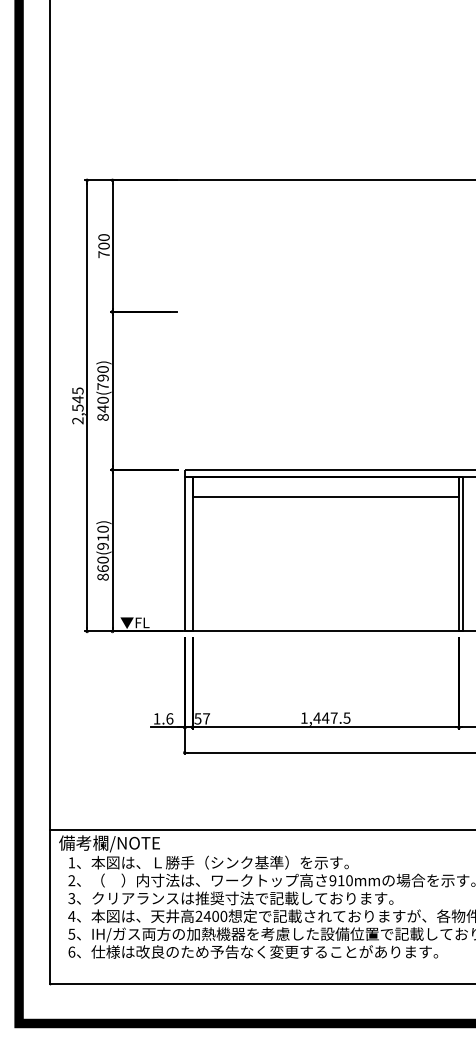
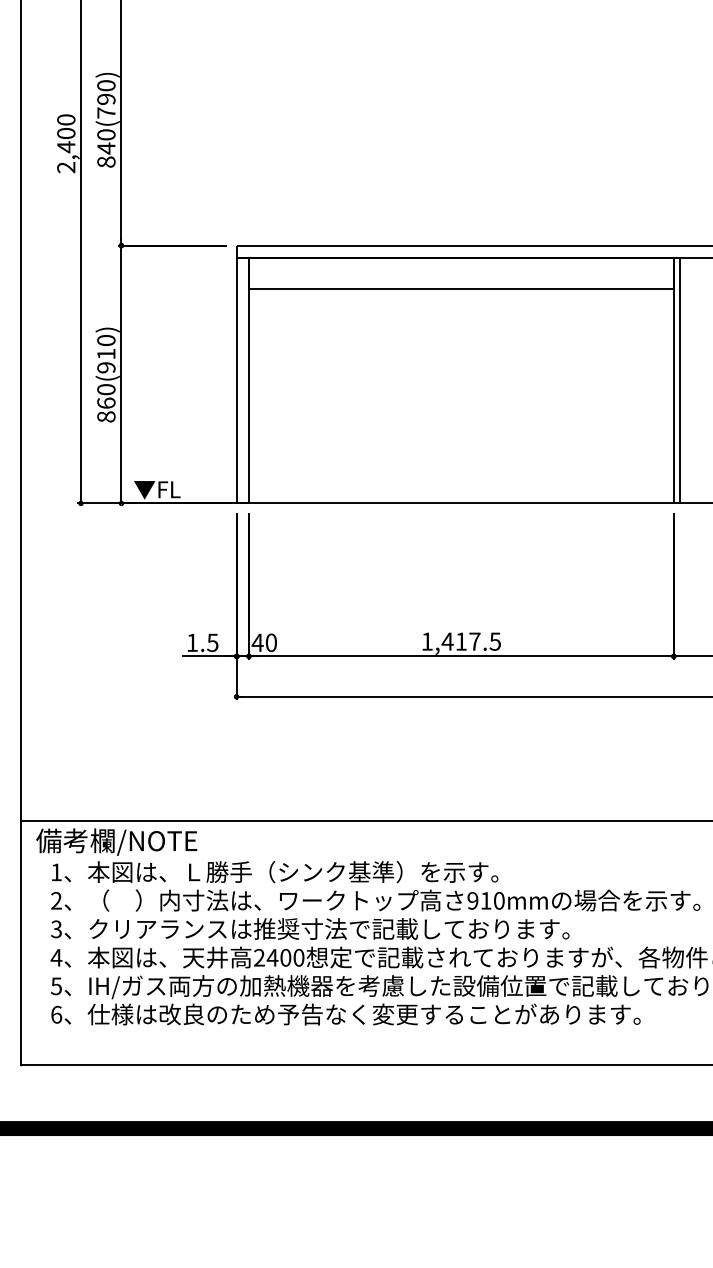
text: (77, 399) -> (65, 133), 2,545 -> 2,400
text: (325, 717) -> (461, 640), 1,447.5 -> 1,417.5
text: (169, 718) -> (212, 642), 1.6 -> 1.5
text: (202, 718) -> (264, 642), 57 -> 40

